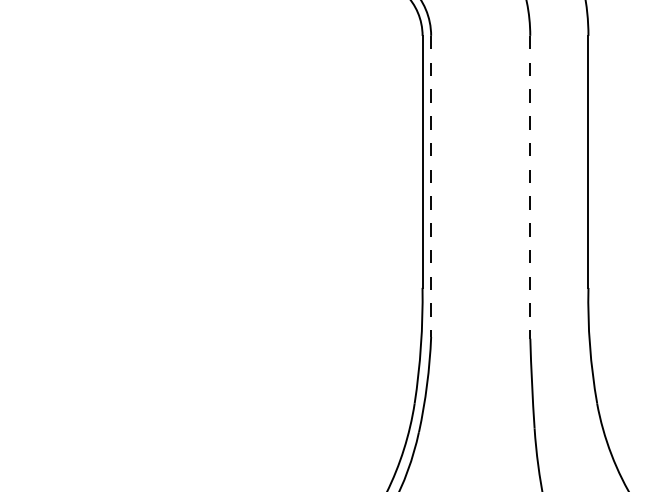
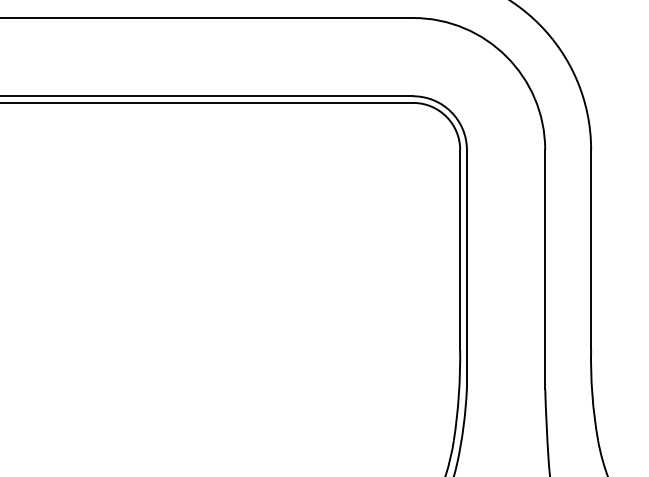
line: (430, 186) -> (466, 268), dashed -> solid
line: (530, 187) -> (545, 269), dashed -> solid

